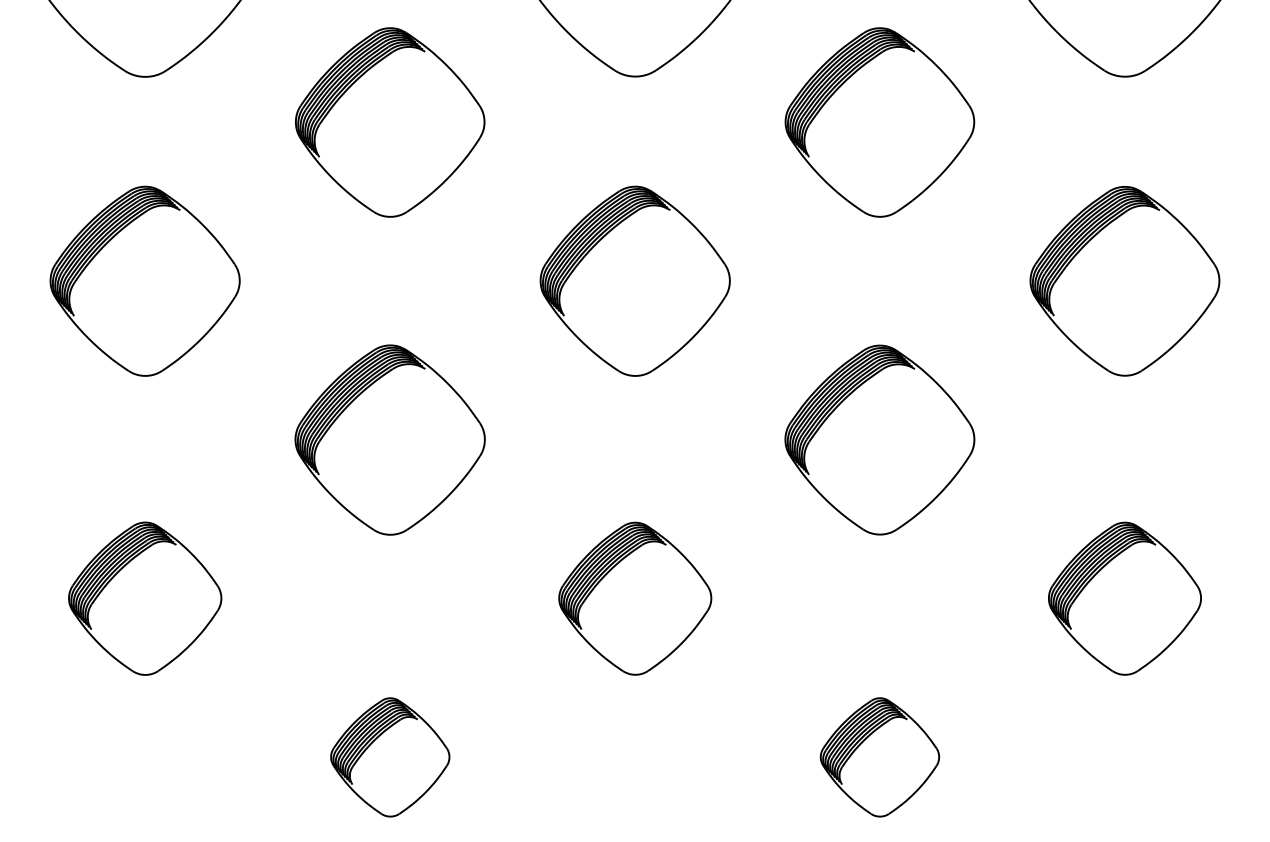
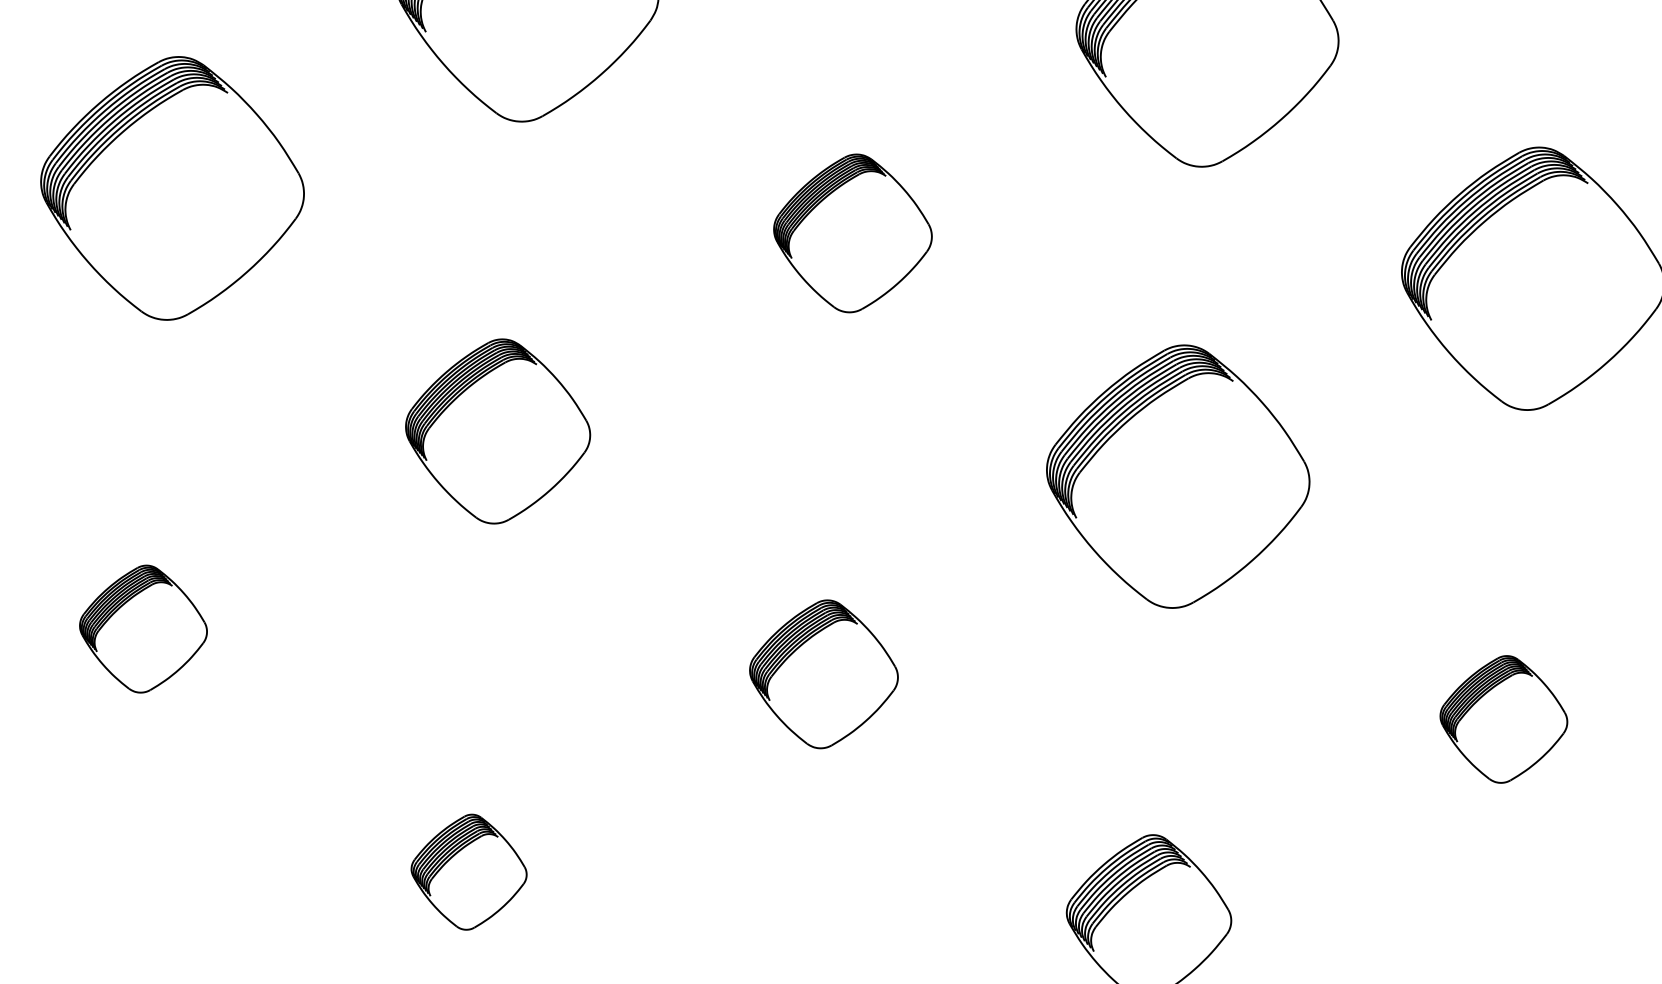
part: (634, 280) -> (852, 232), size x0.6
part: (389, 439) -> (497, 430), size x0.7
part: (145, 598) -> (143, 628), size x0.6
part: (635, 598) -> (824, 674), size x0.7
part: (1124, 598) -> (1503, 719), size x0.6
part: (390, 757) -> (469, 872), size x0.7

